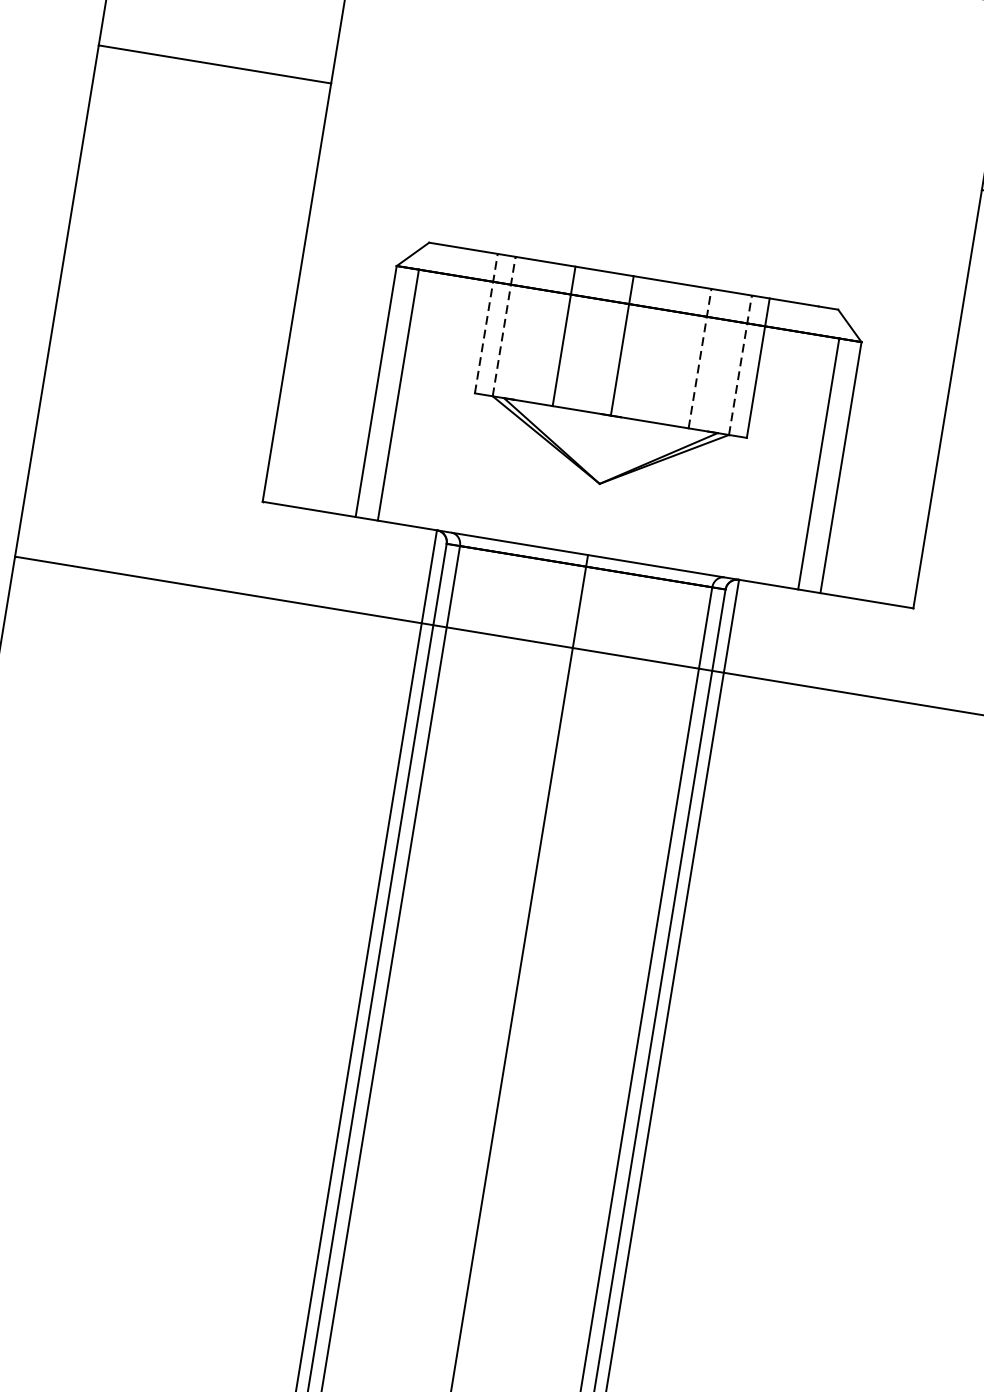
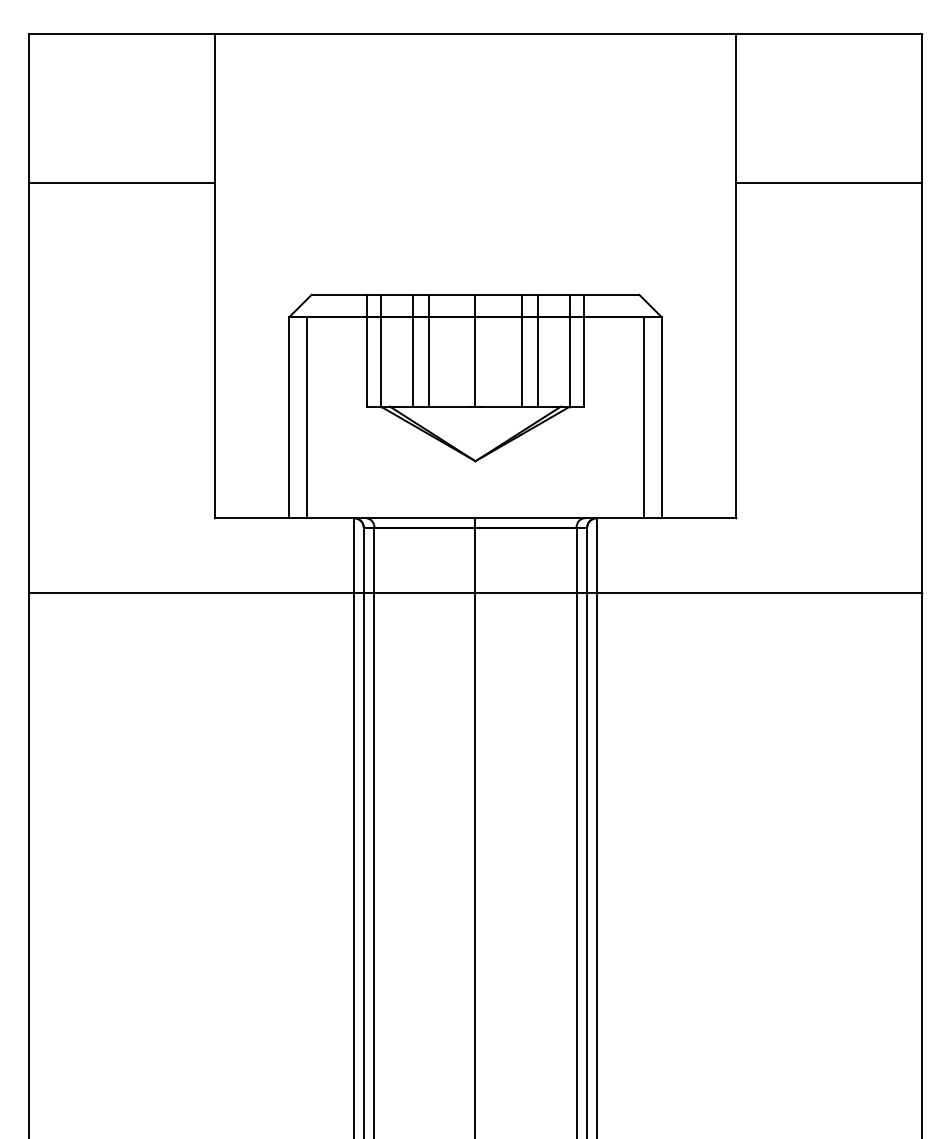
line: (486, 323) -> (366, 350), dashed -> solid
line: (503, 326) -> (380, 350), dashed -> solid
line: (544, 332) -> (413, 350), added
line: (680, 355) -> (522, 350), added
line: (699, 358) -> (537, 350), dashed -> solid
line: (740, 365) -> (570, 350), dashed -> solid

